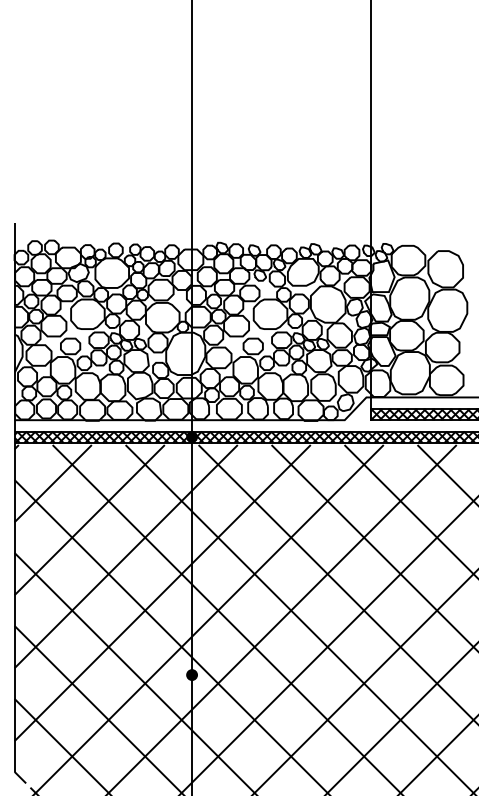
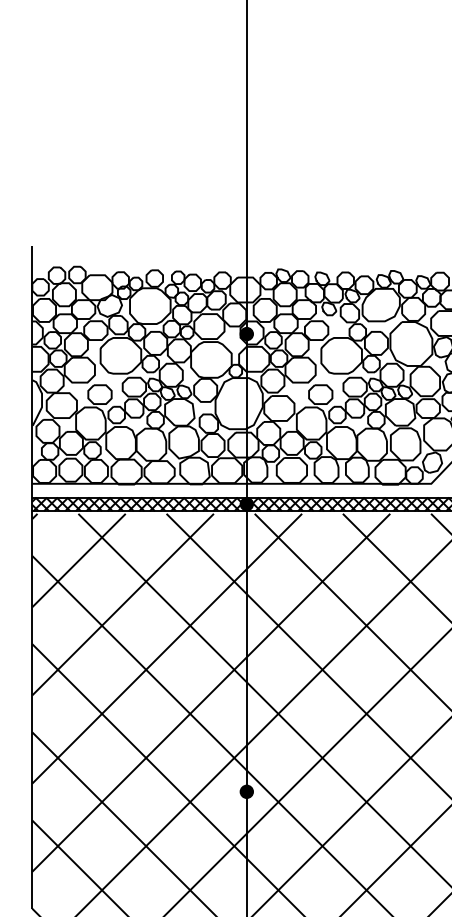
fill: (192, 296) -> (247, 334), added

